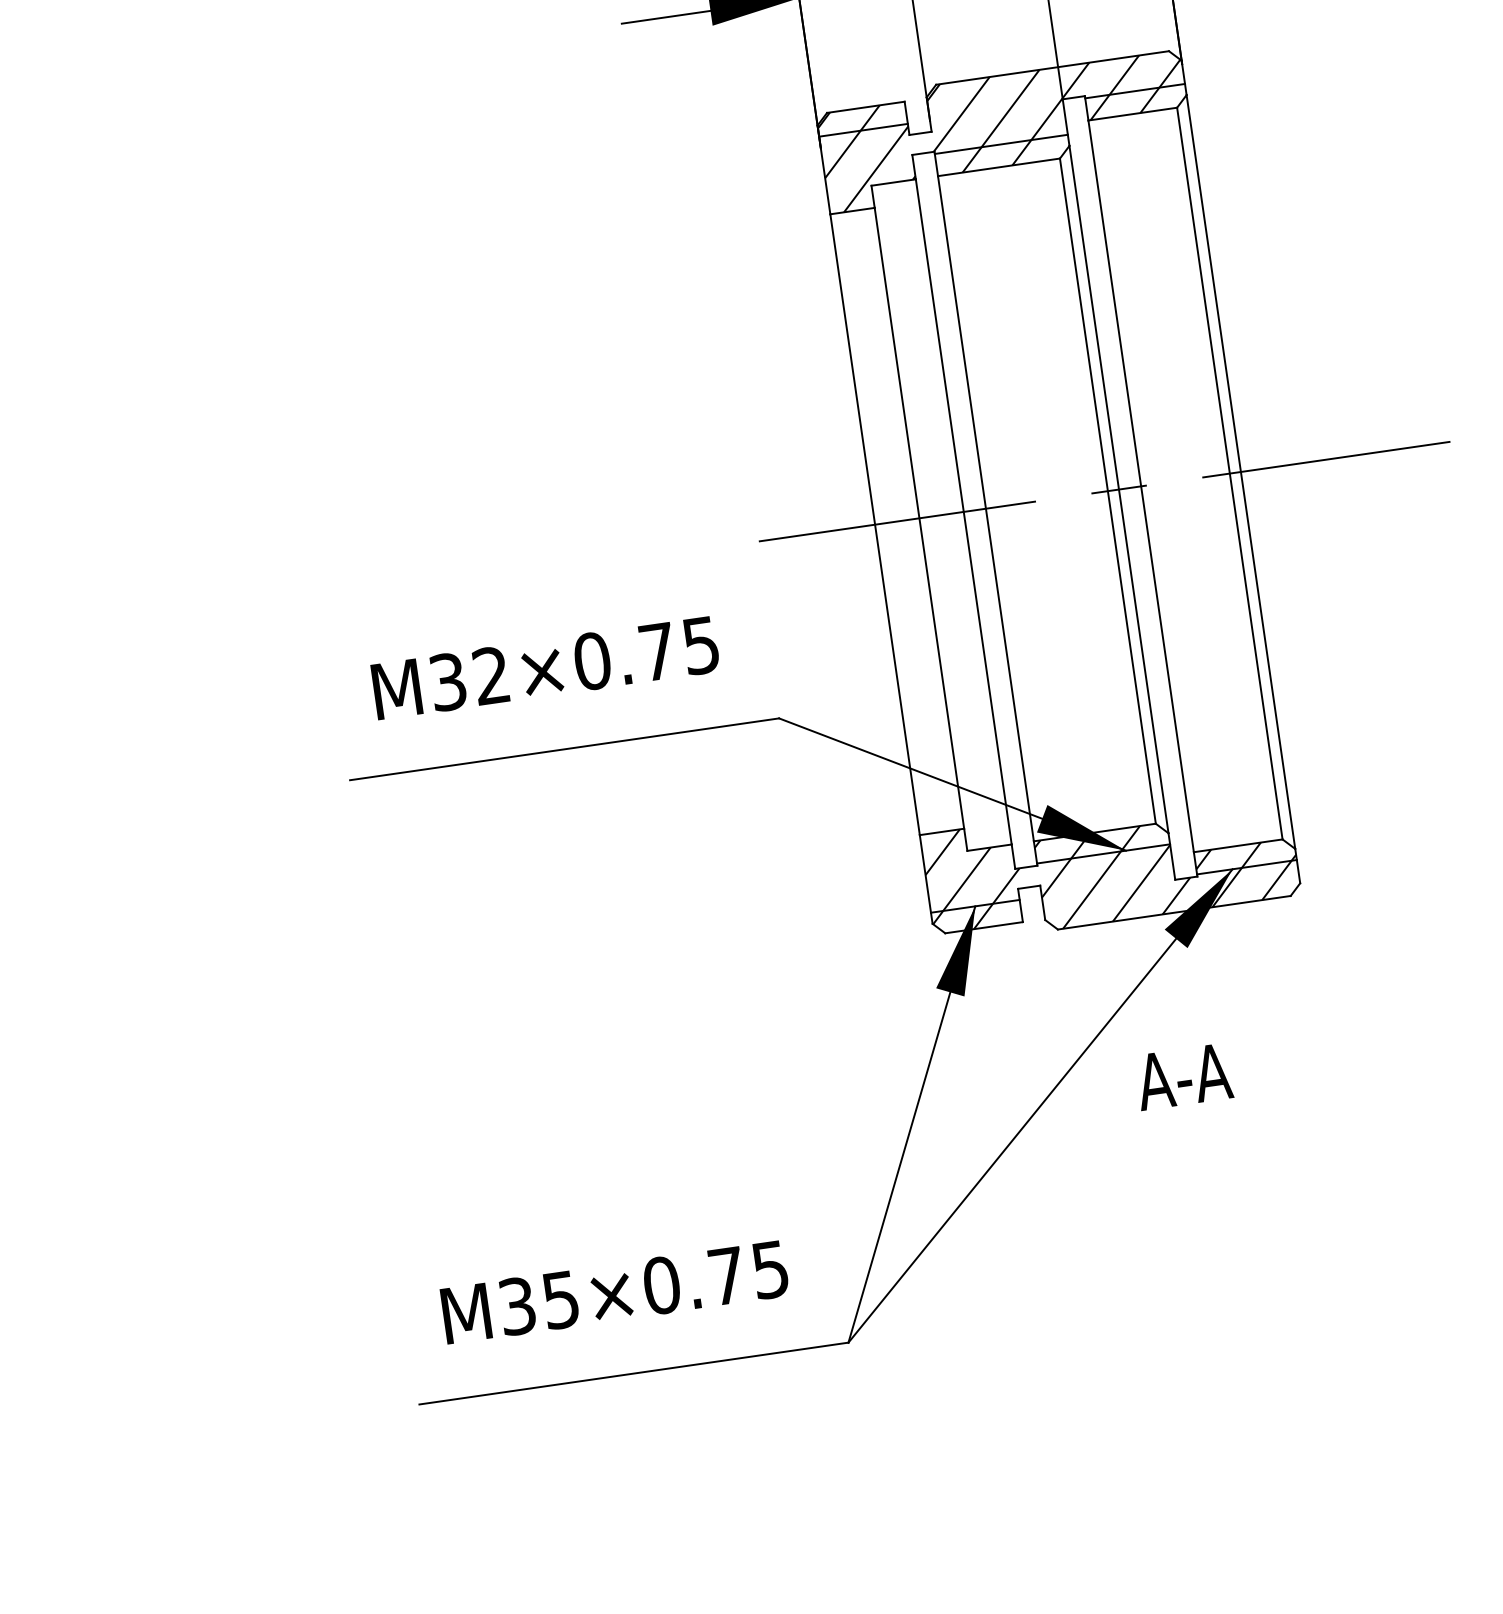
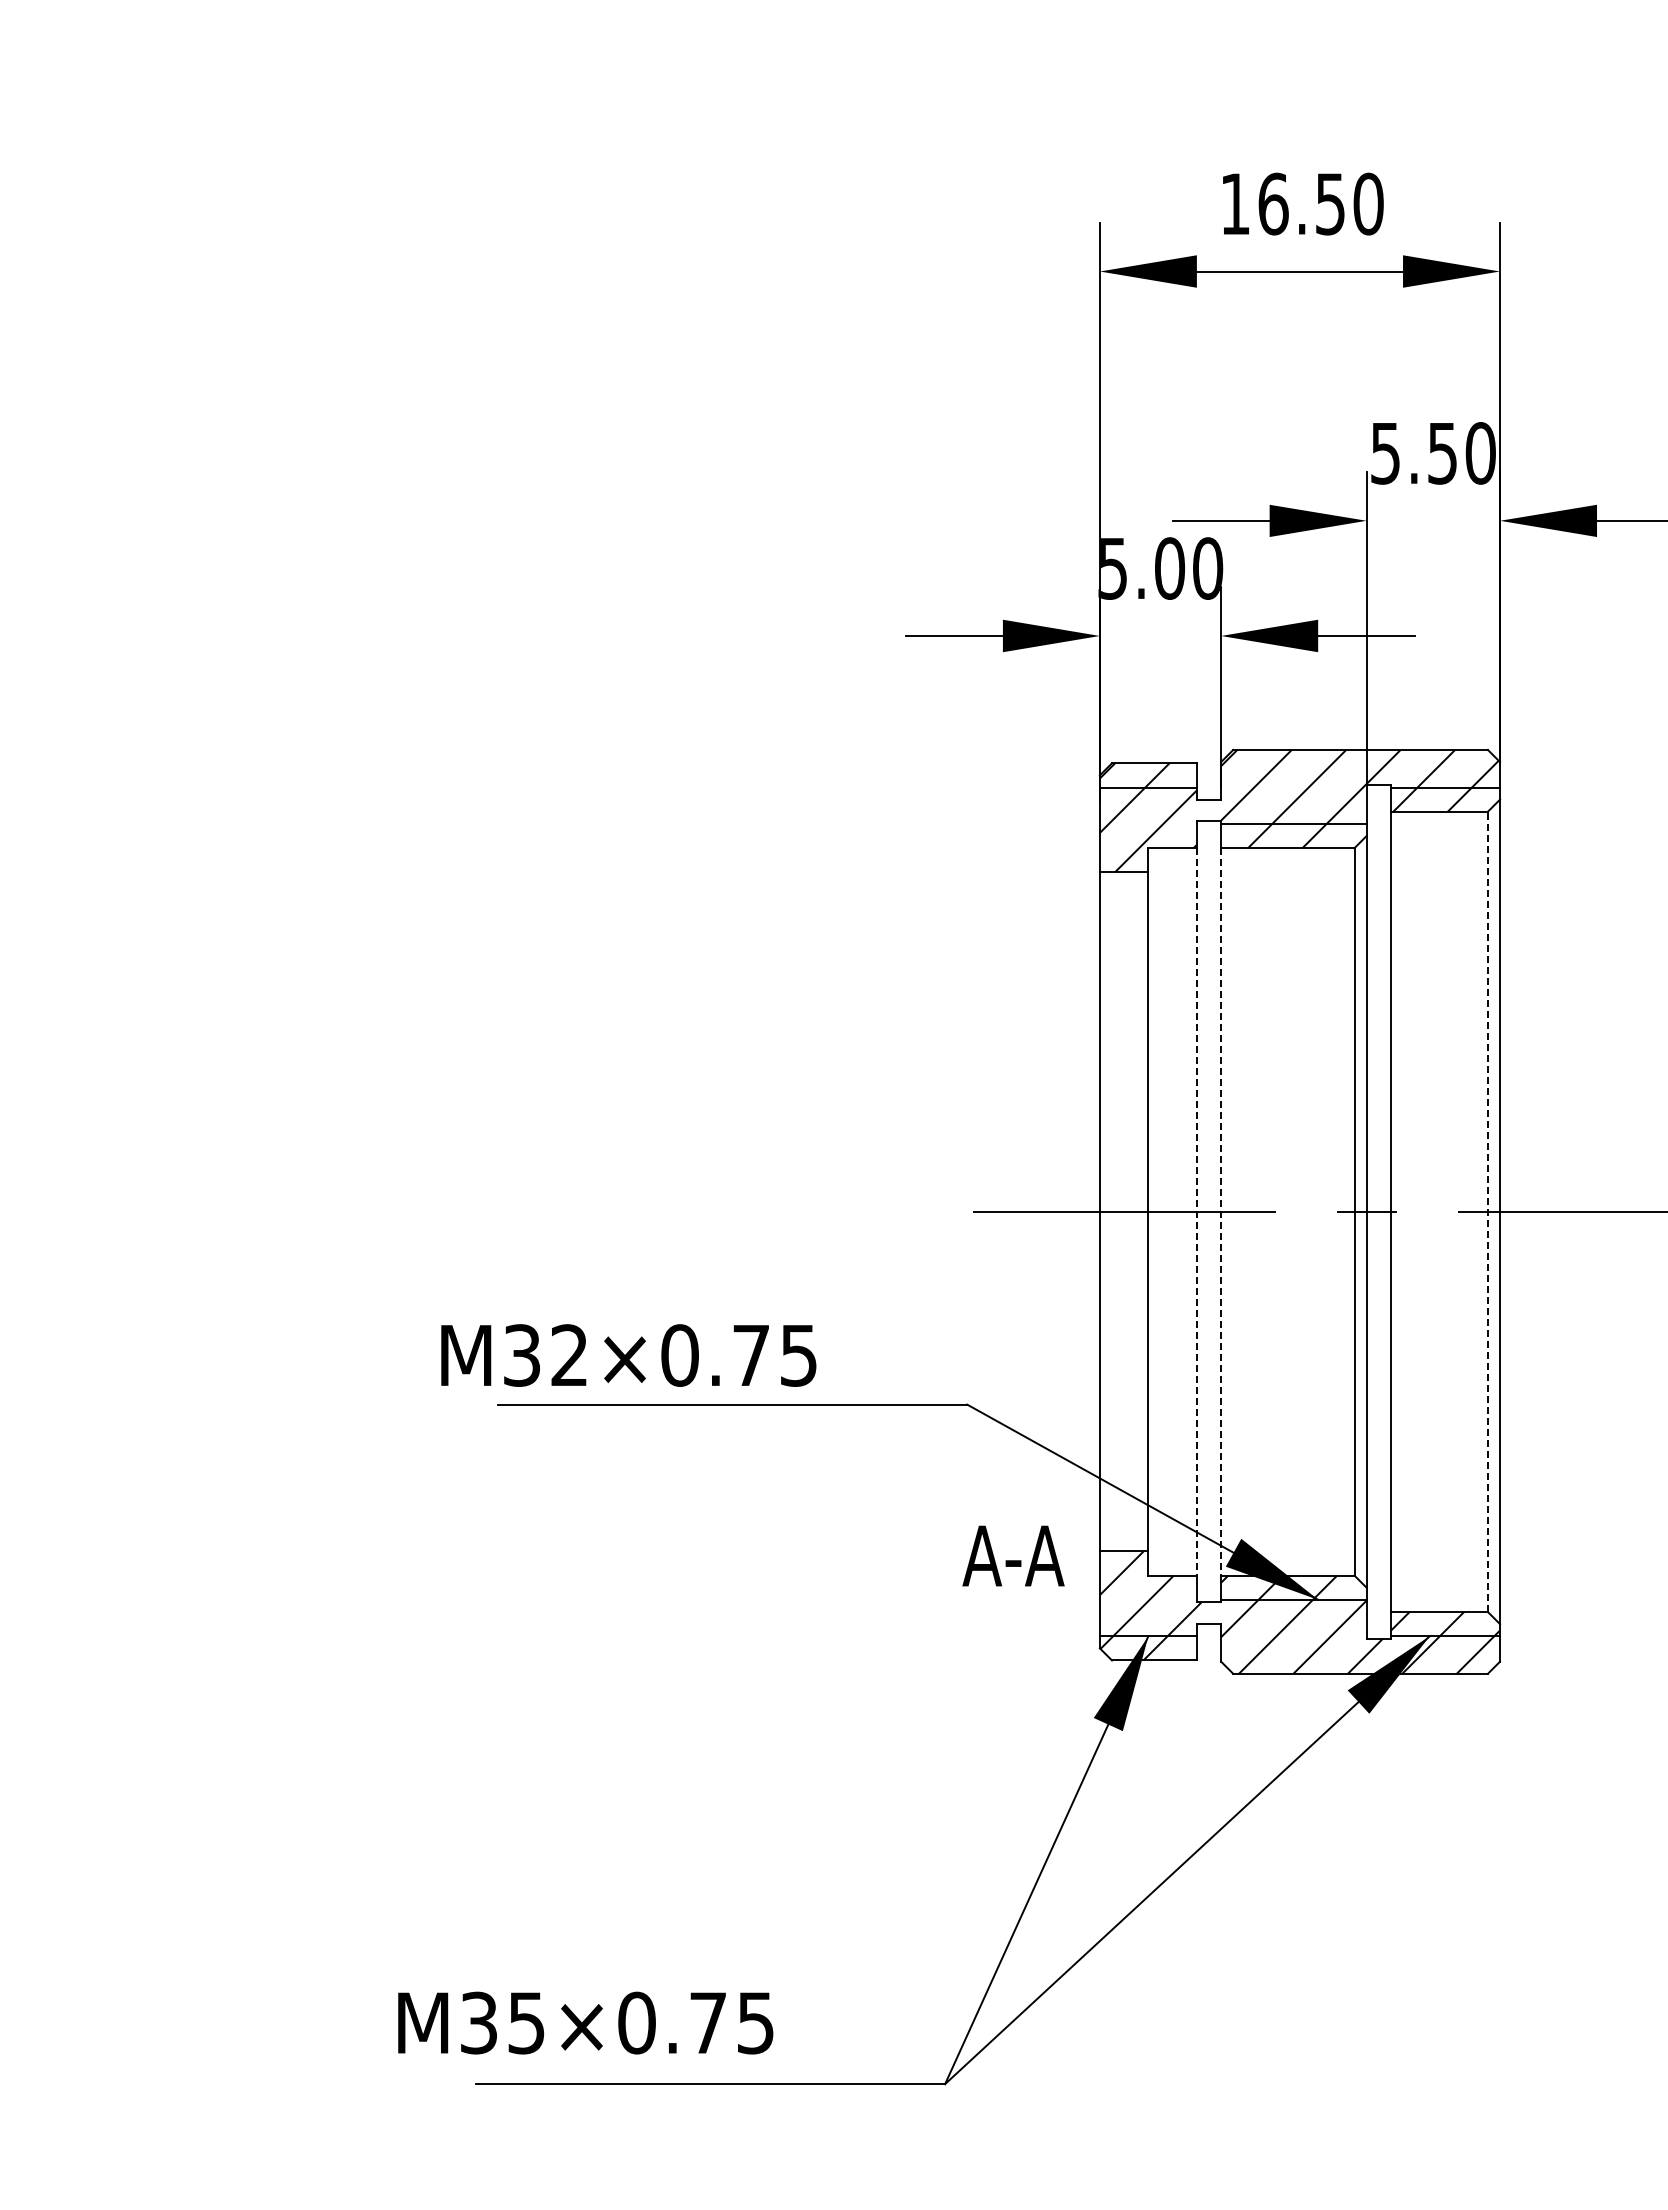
line: (1229, 473) -> (1487, 1211), solid -> dashed
line: (986, 508) -> (1221, 1211), solid -> dashed
line: (963, 511) -> (1196, 1211), solid -> dashed
text: (545, 668) -> (628, 1355), moved
text: (1183, 1076) -> (1013, 1555), moved
text: (614, 1291) -> (585, 2022), moved

